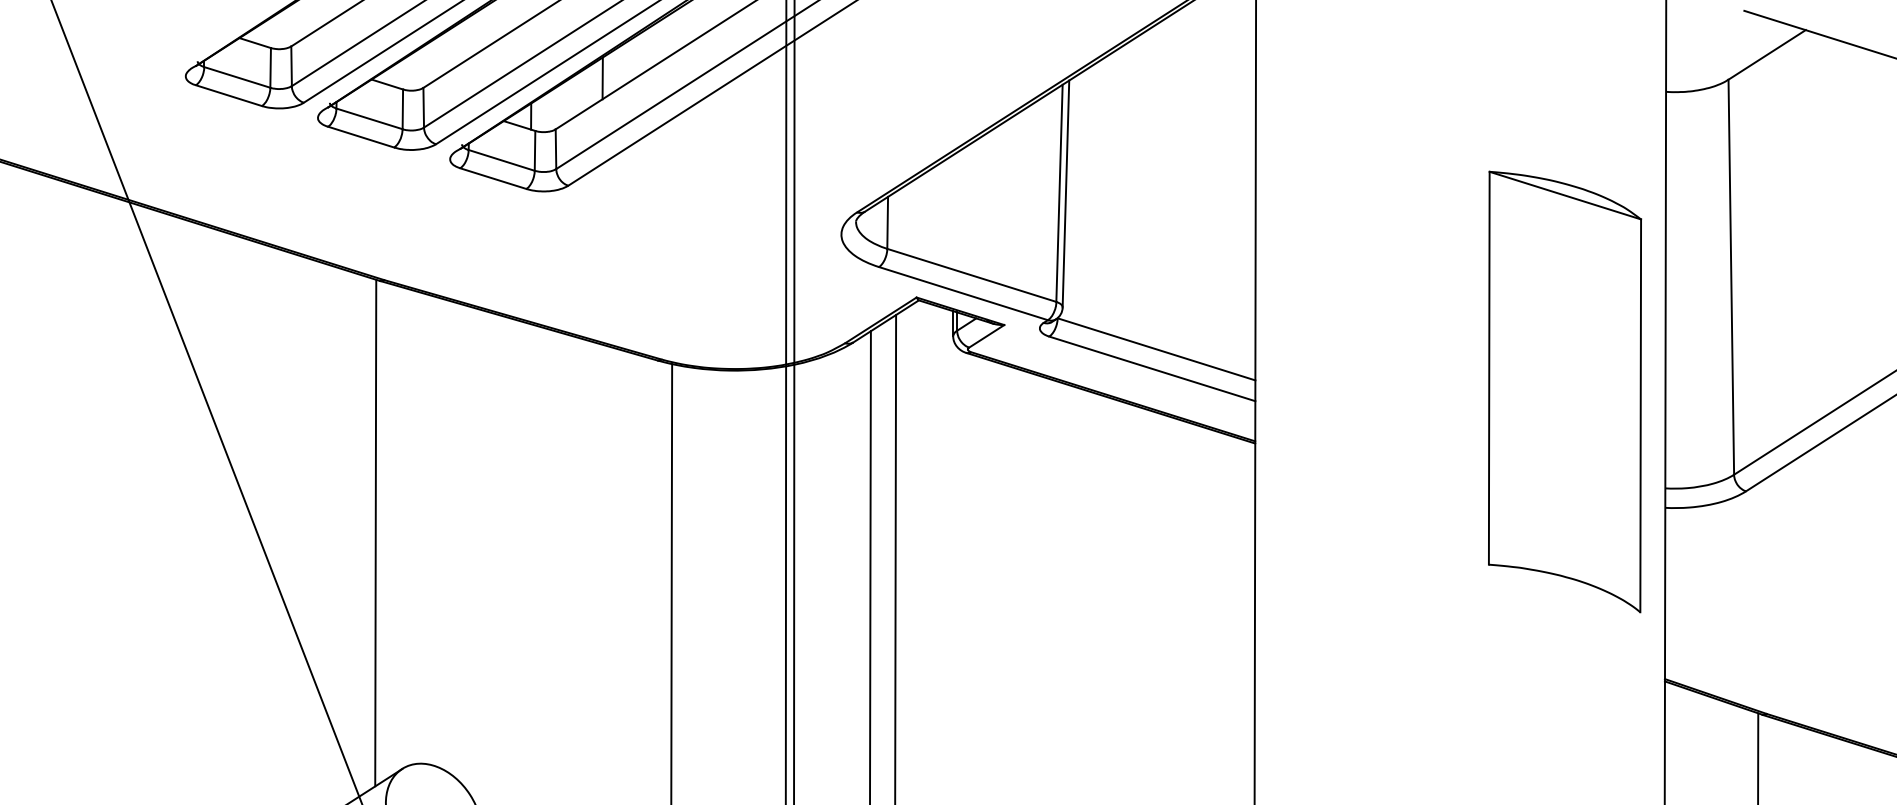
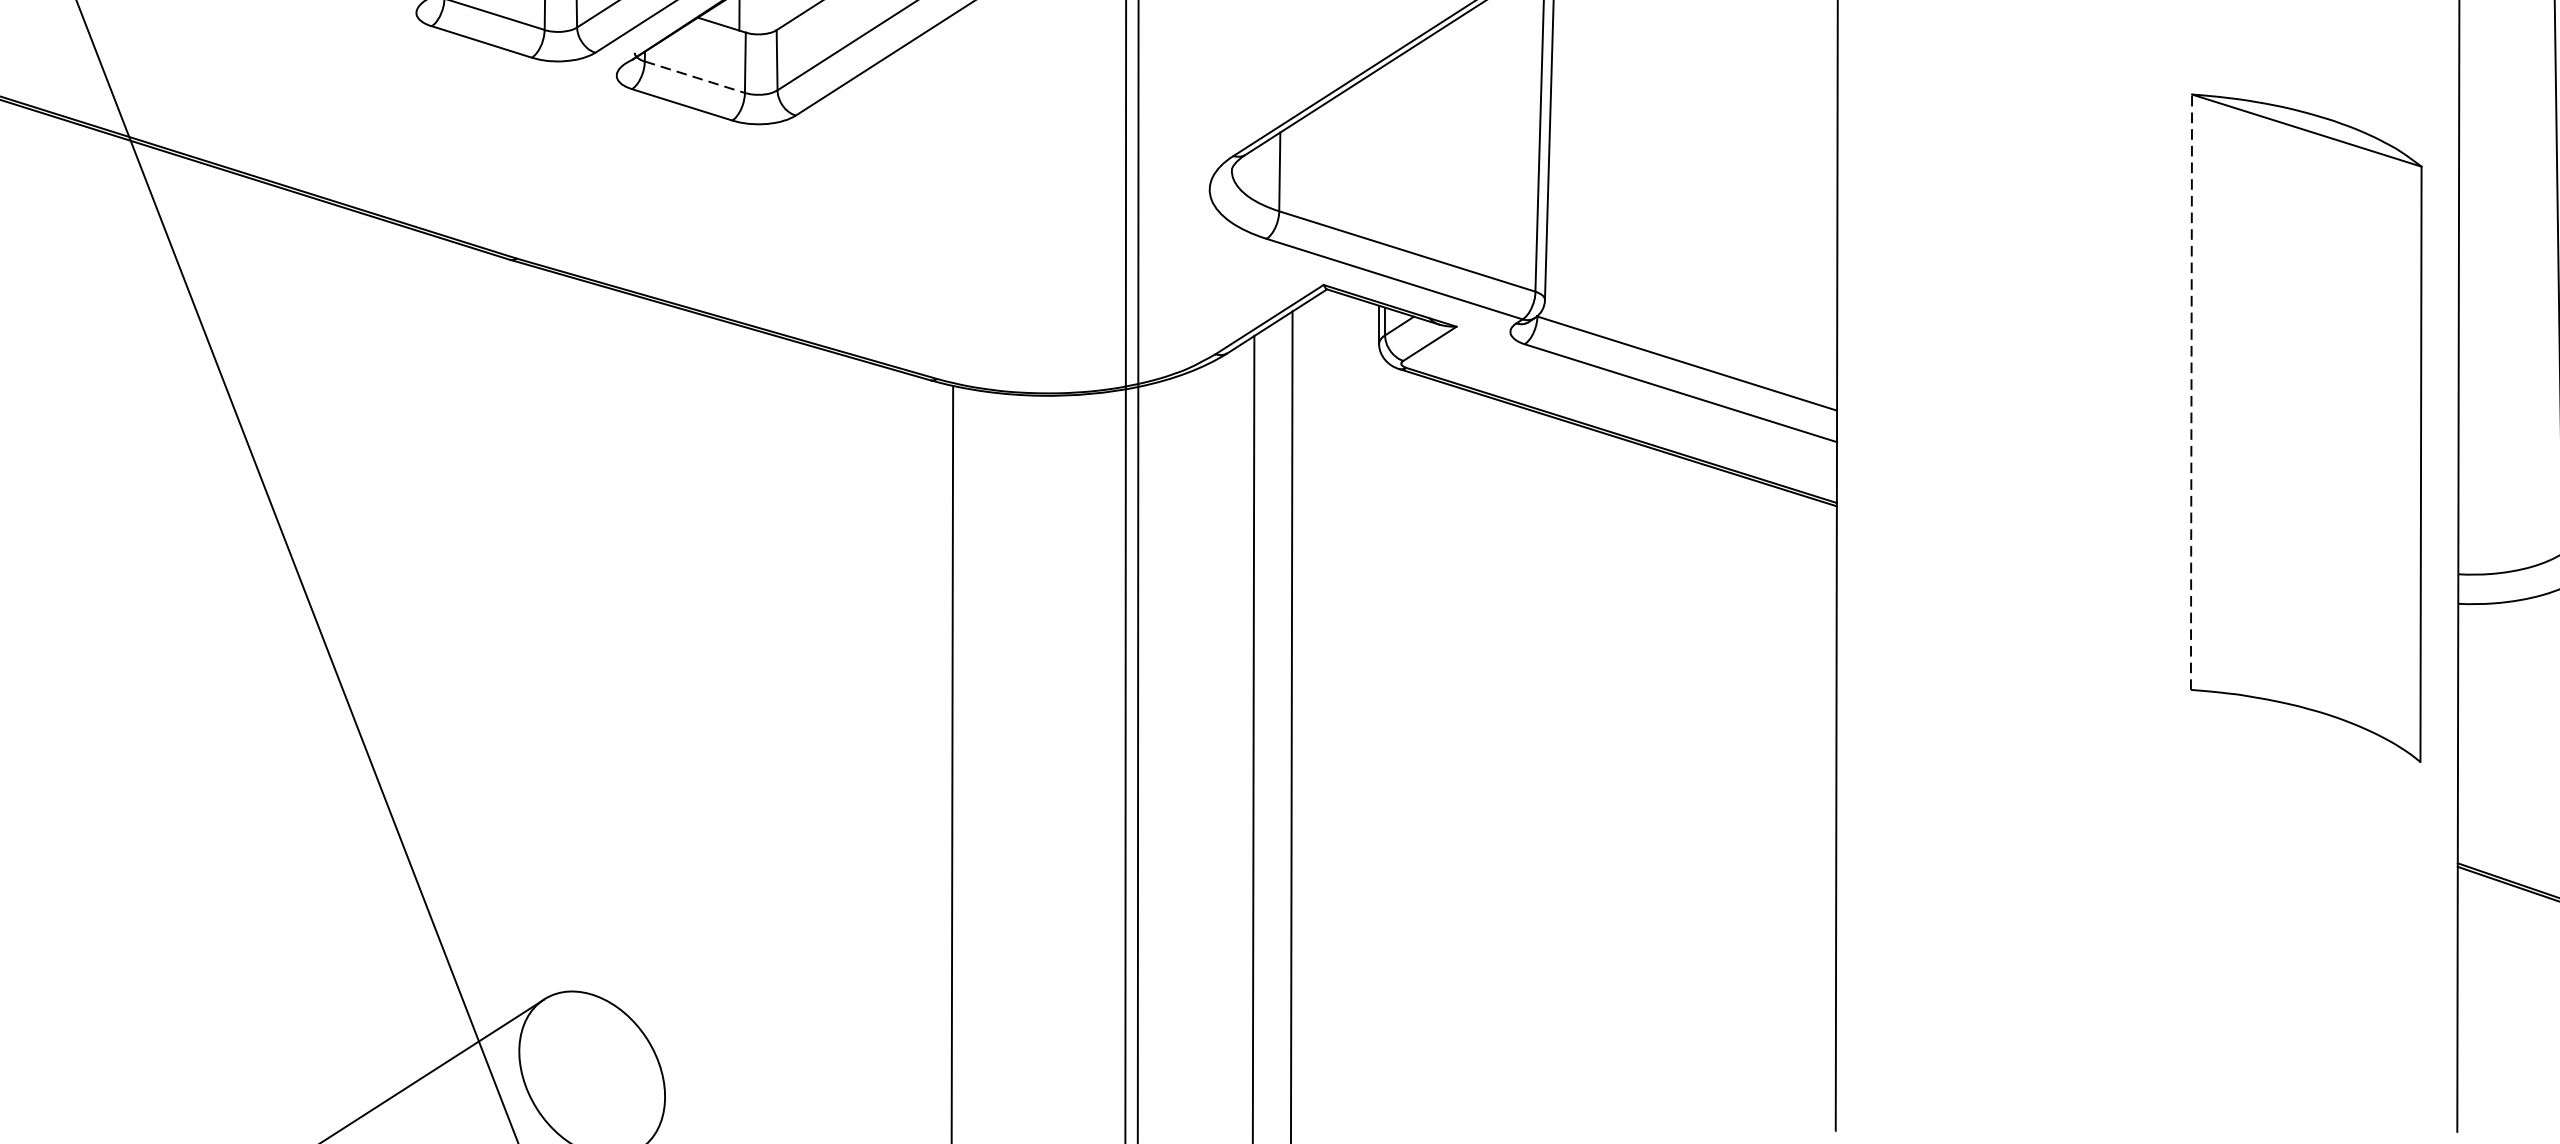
line: (501, 160) -> (694, 77), solid -> dashed
line: (1489, 367) -> (2191, 391), solid -> dashed
line: (375, 532) -> (503, 641), removed

